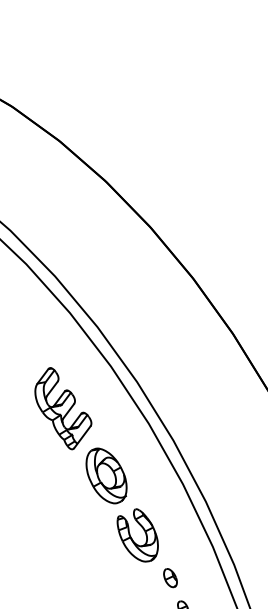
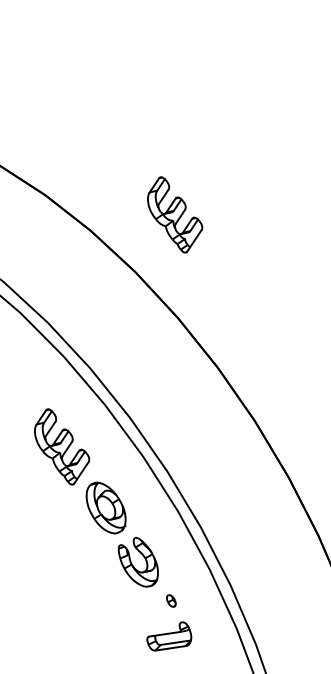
part: (196, 168) -> (175, 214), added
part: (170, 577) -> (171, 600), size x0.7

